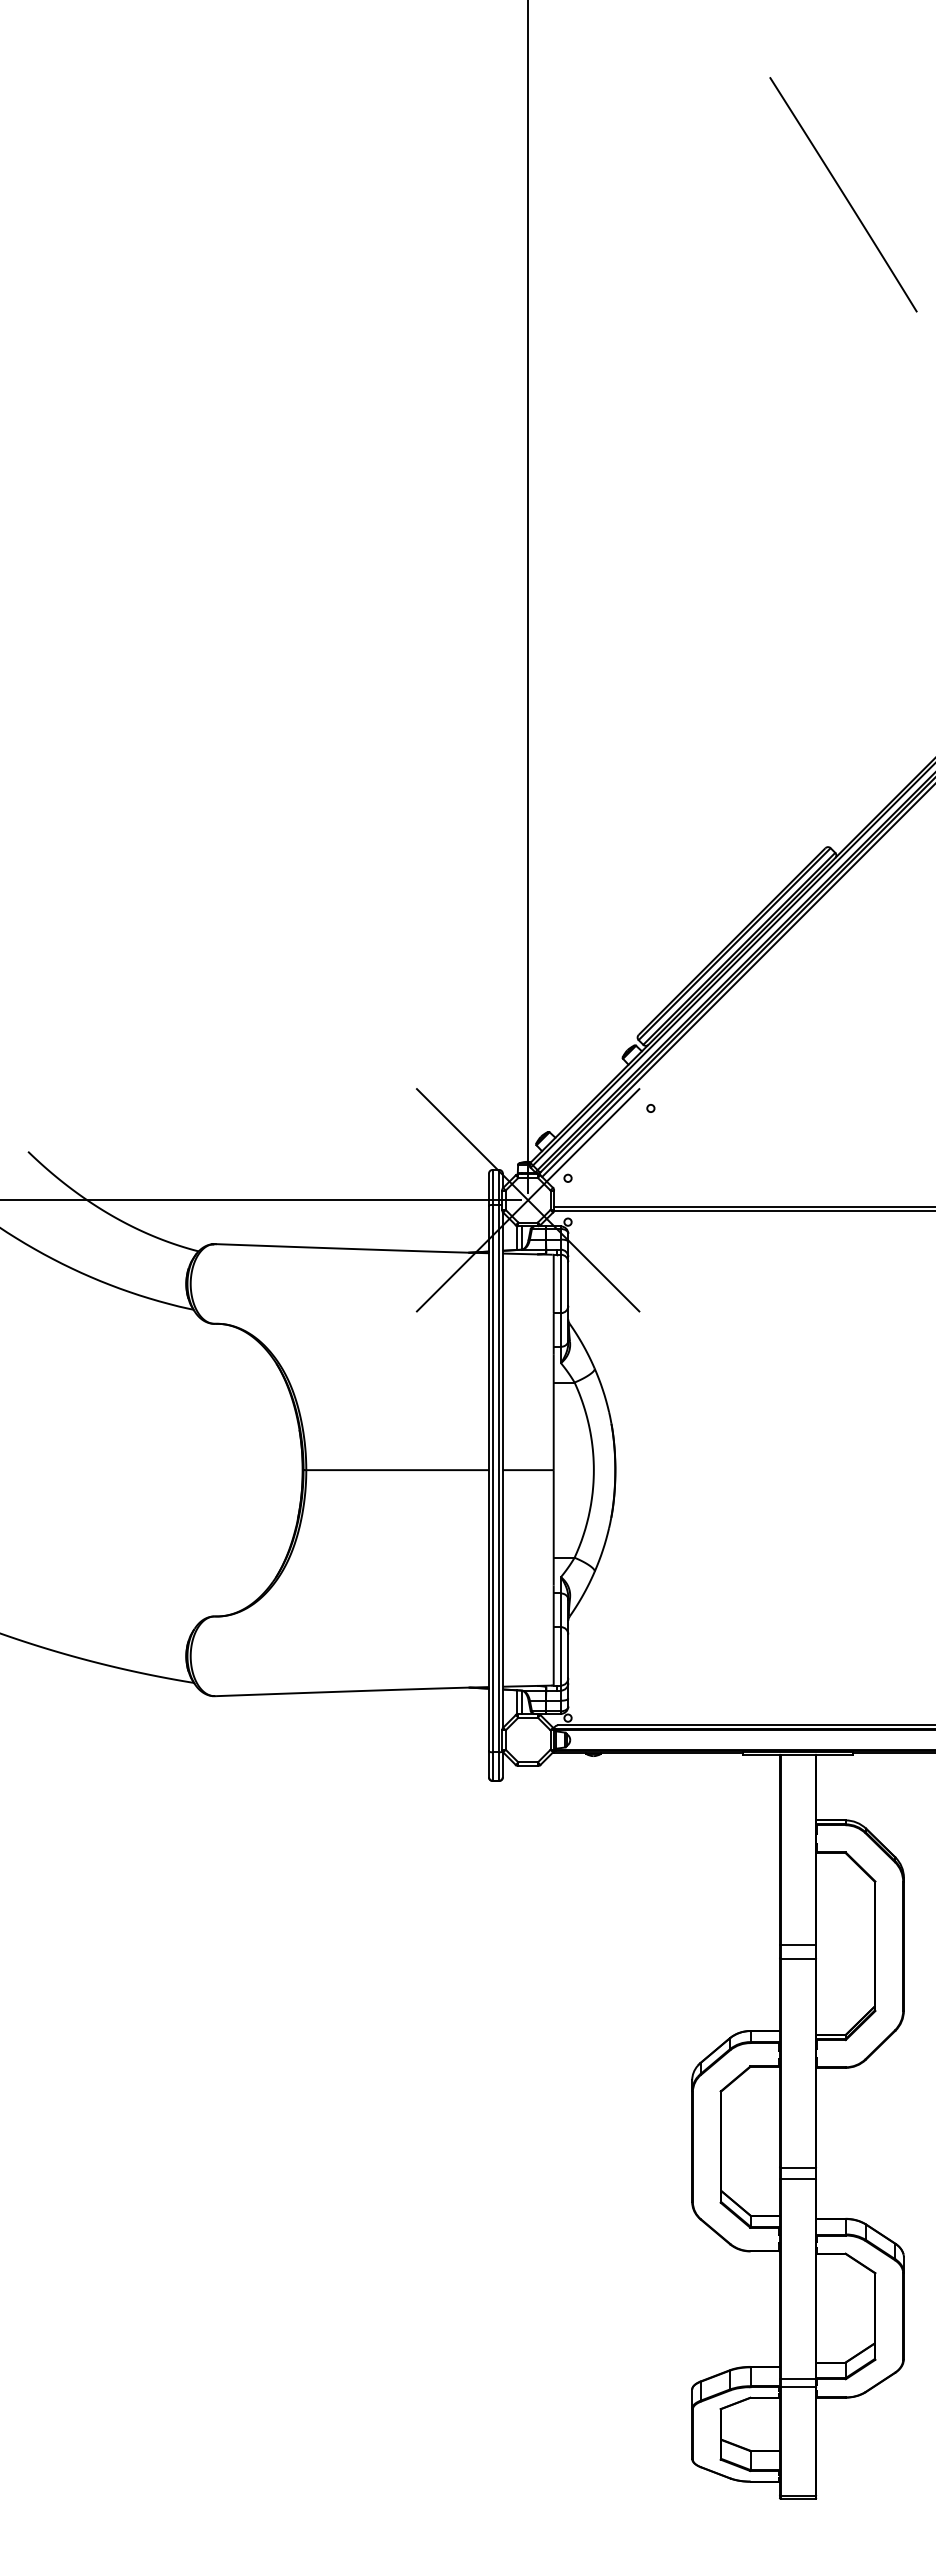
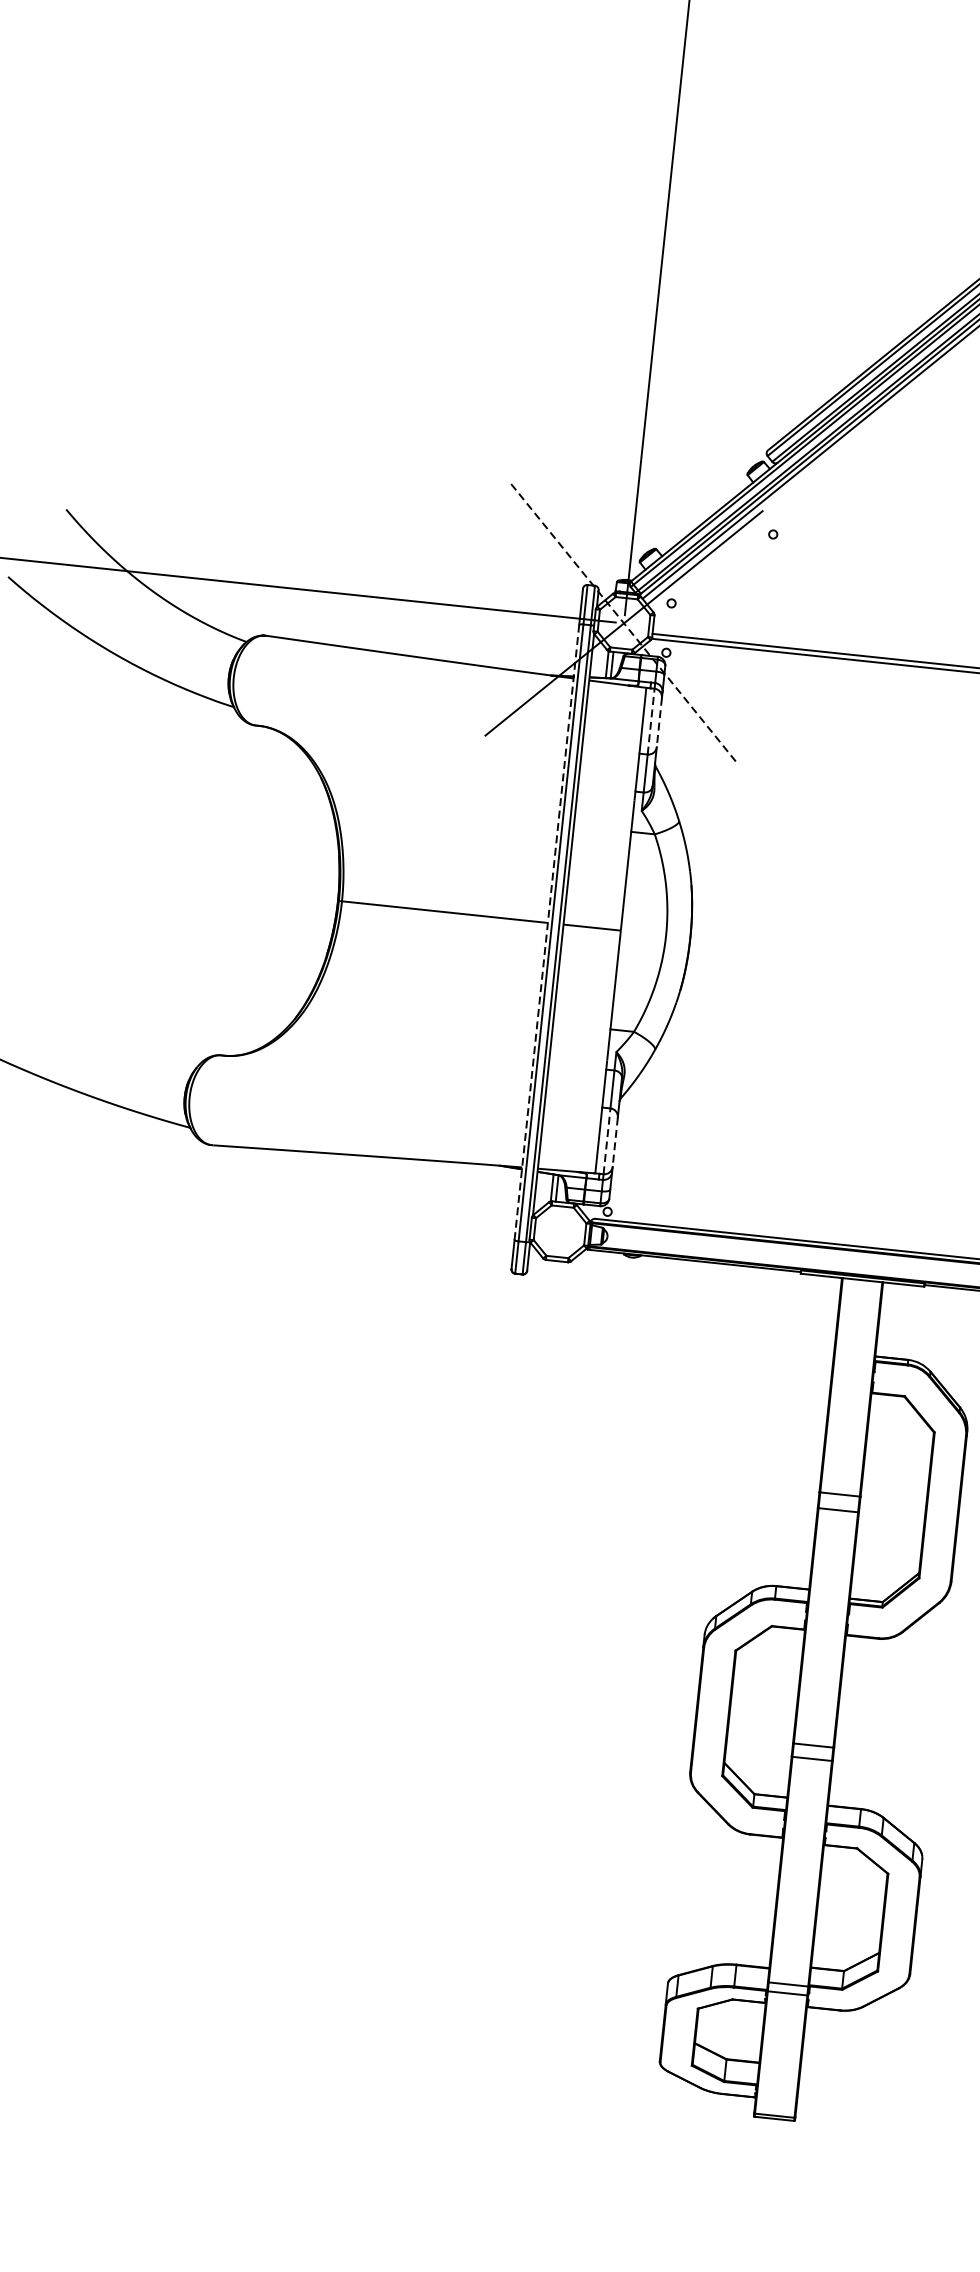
line: (528, 1200) -> (624, 623), solid -> dashed
line: (561, 1283) -> (651, 721), solid -> dashed
line: (568, 1283) -> (659, 721), solid -> dashed
line: (488, 1478) -> (546, 932), solid -> dashed
line: (561, 1655) -> (607, 1140), solid -> dashed
line: (568, 1656) -> (615, 1142), solid -> dashed

